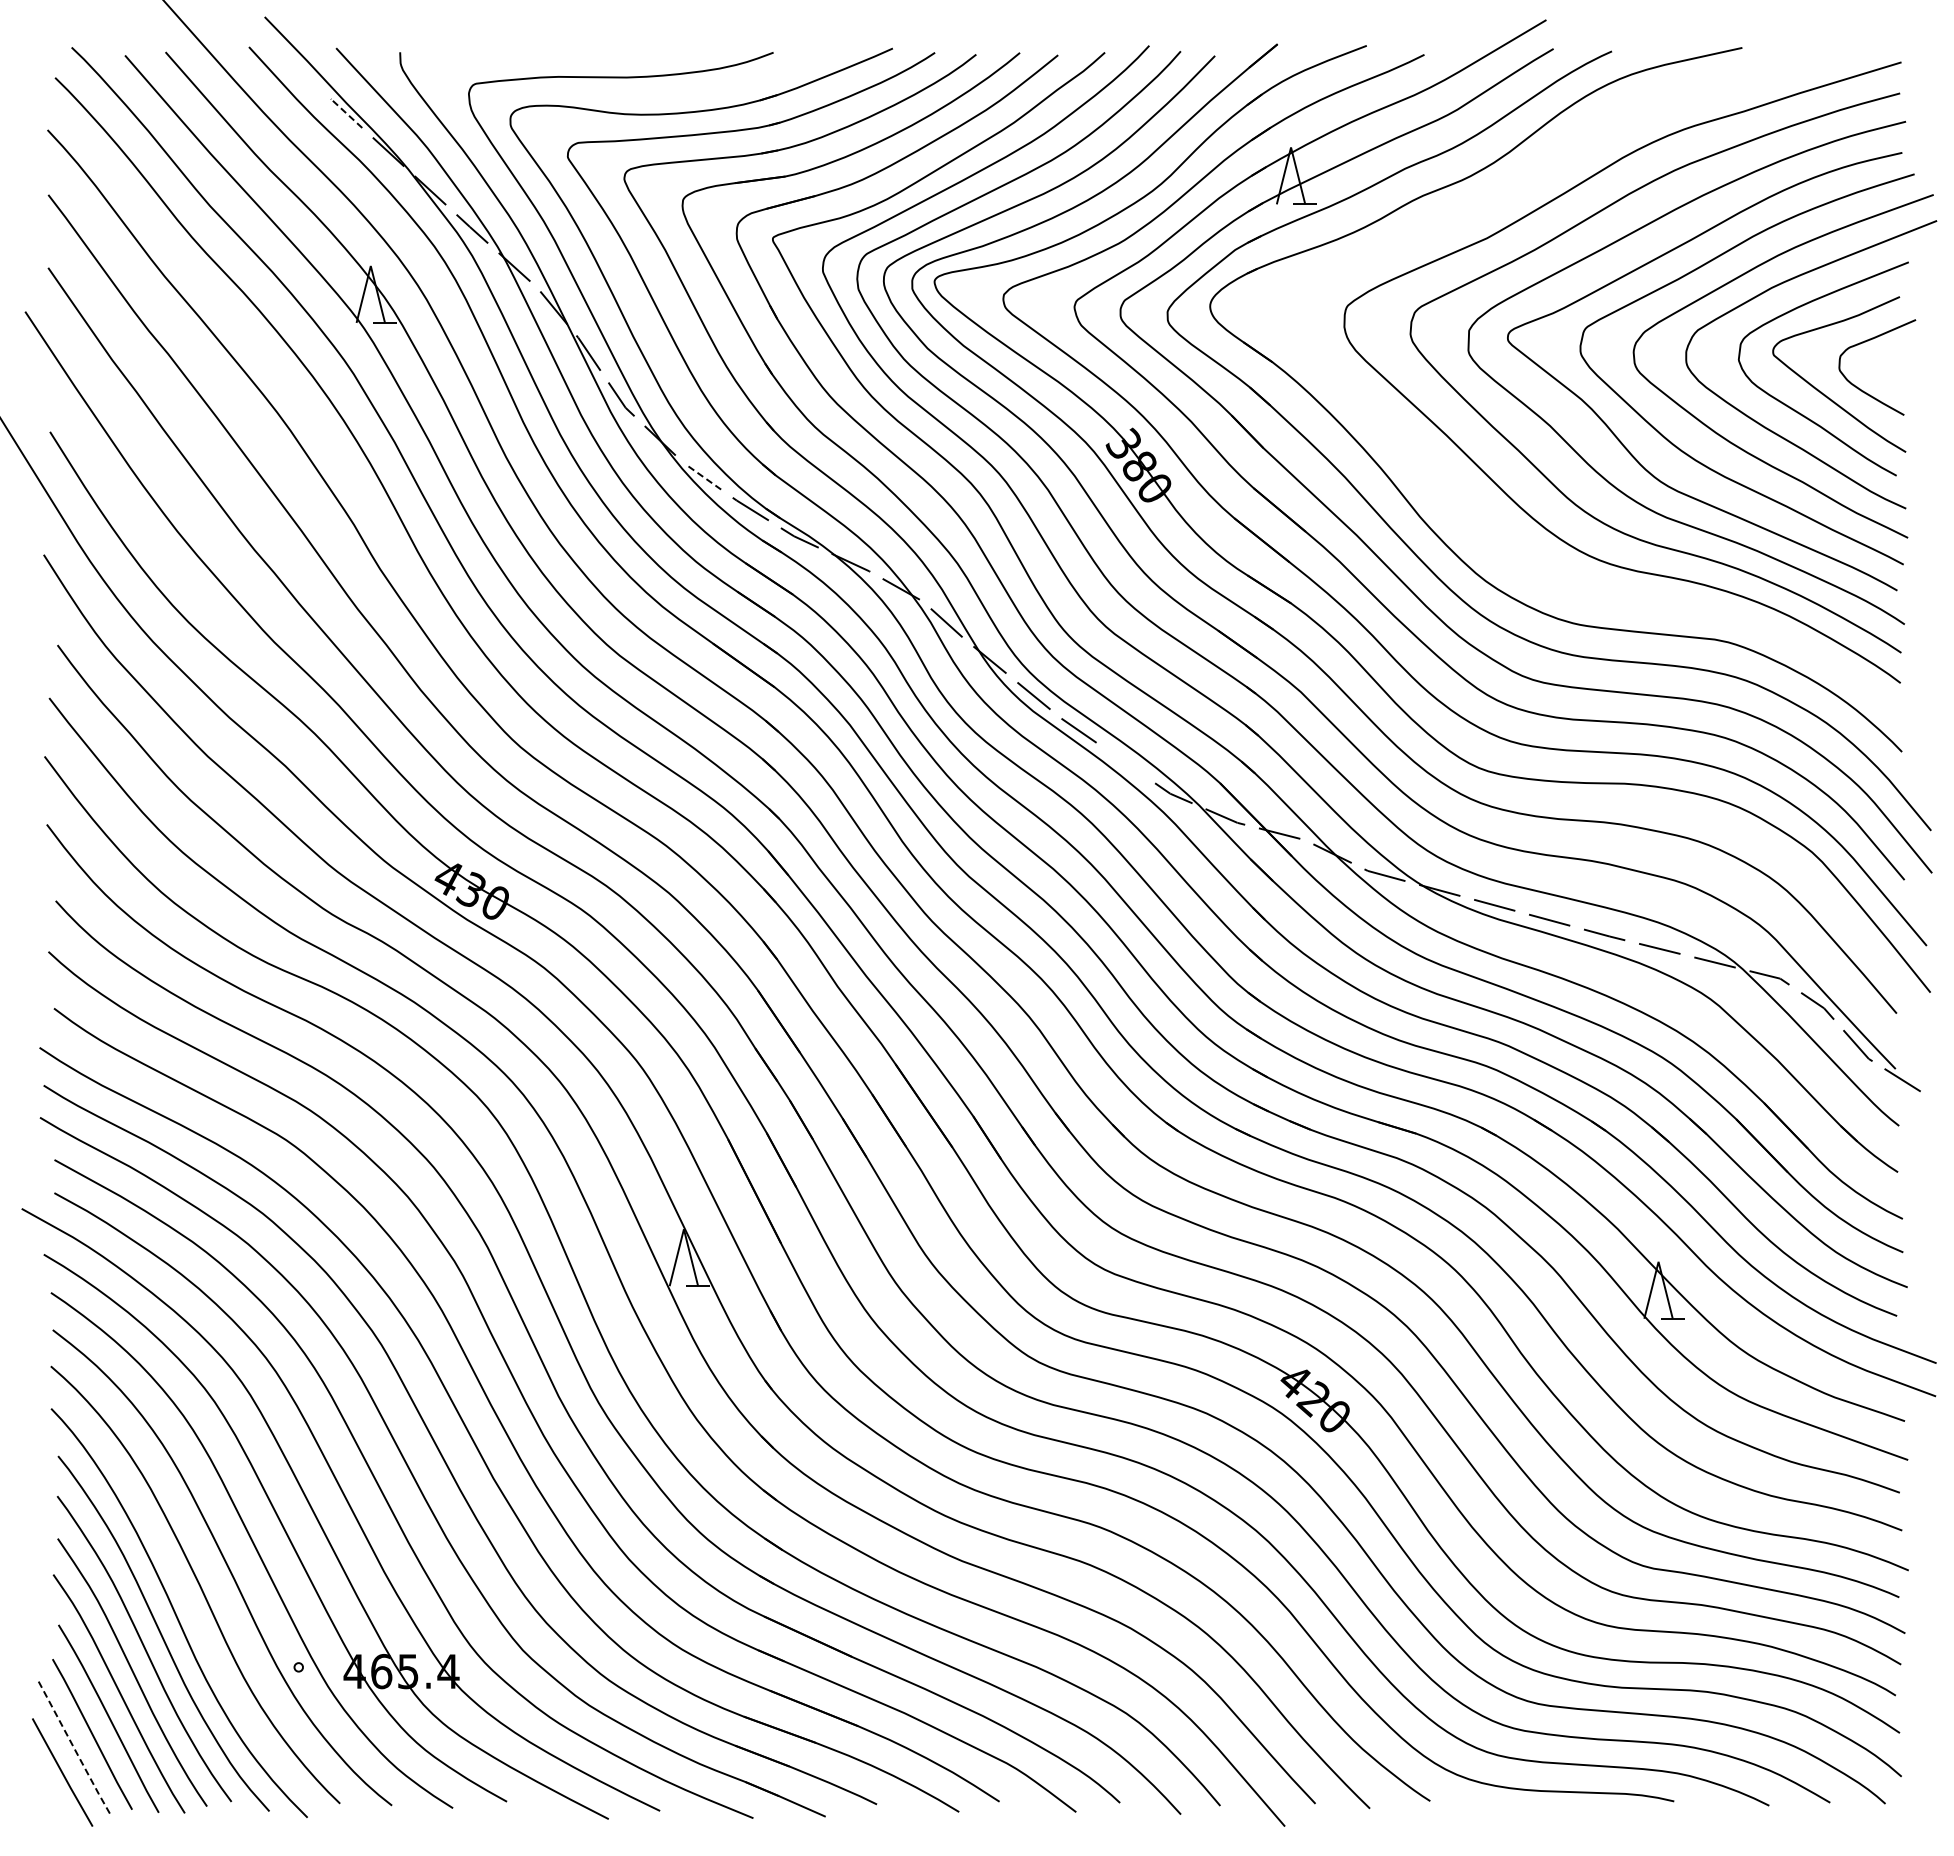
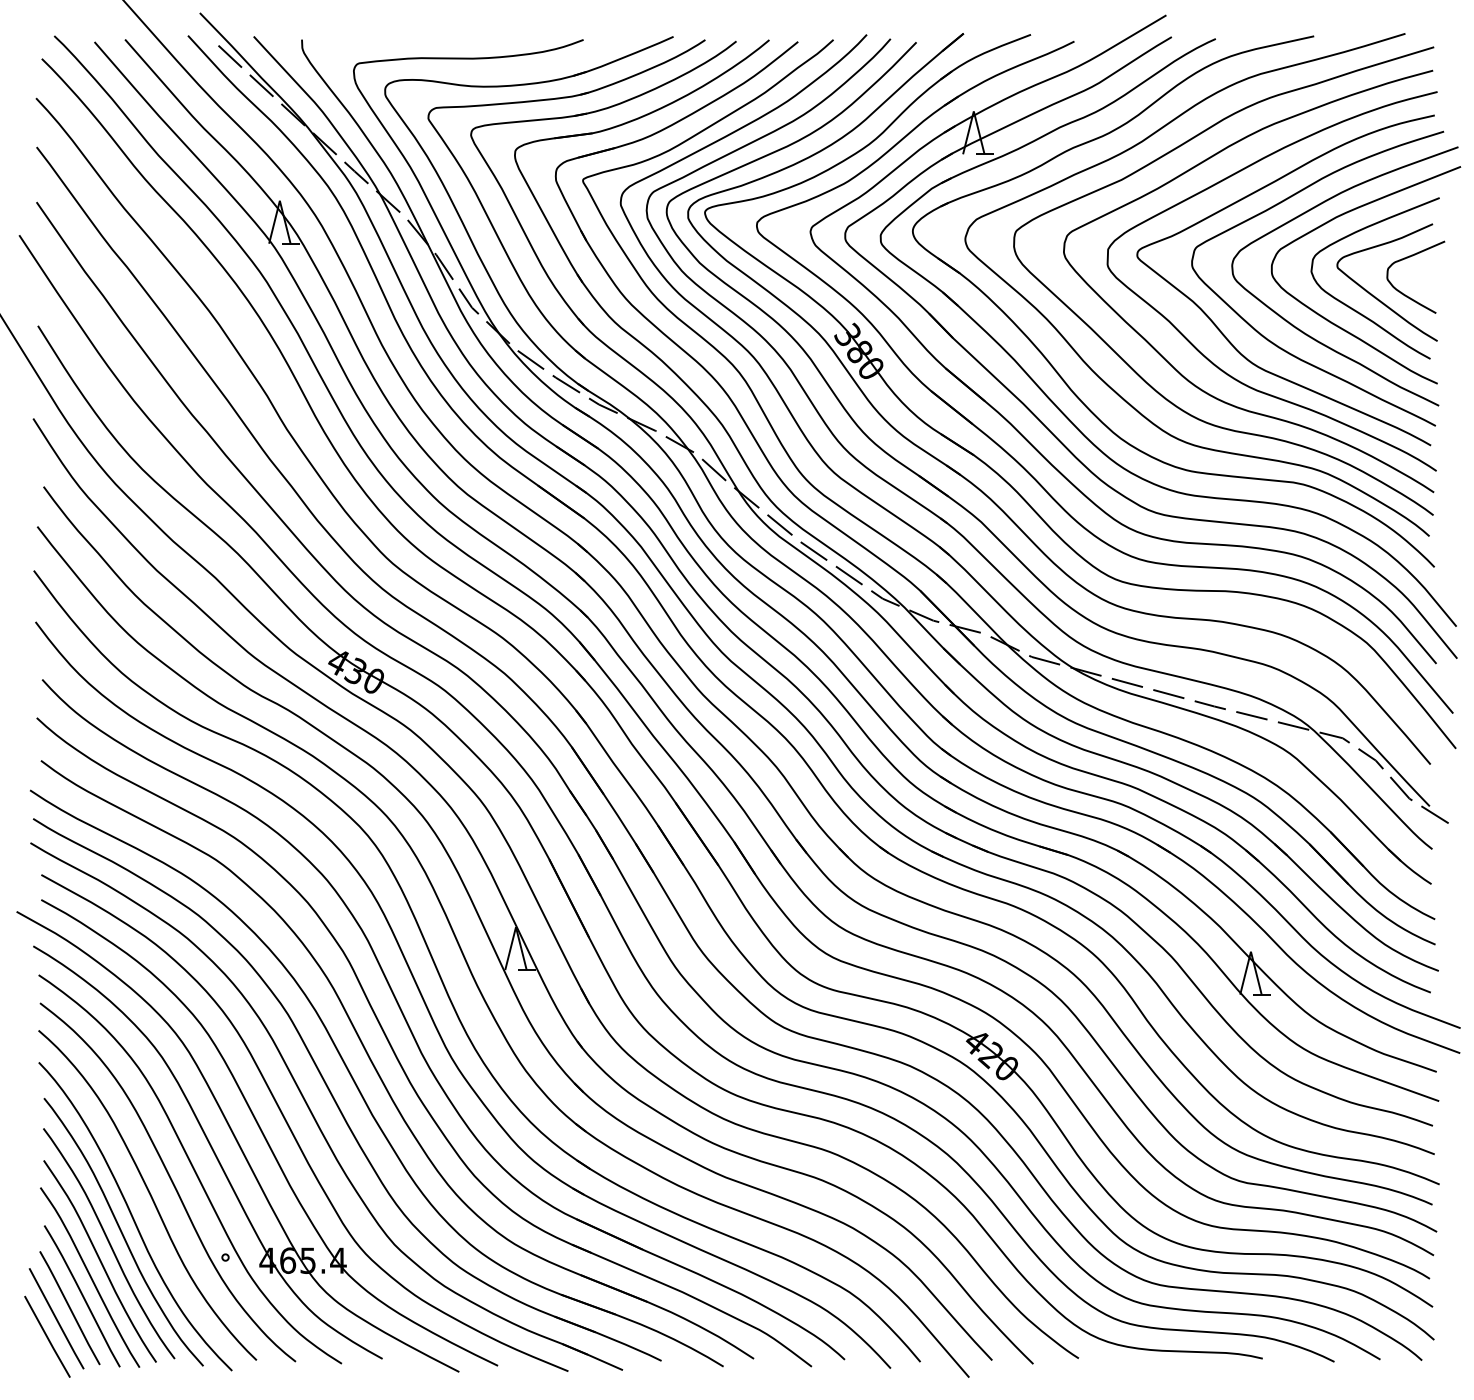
line: (304, 74) -> (229, 56), added
line: (346, 113) -> (261, 85), dashed -> solid
line: (703, 476) -> (530, 359), dashed -> solid
curve: (1470, 510) -> (1109, 385), added
line: (1125, 762) -> (848, 575), added
line: (75, 1750) -> (57, 1320), dashed -> solid

